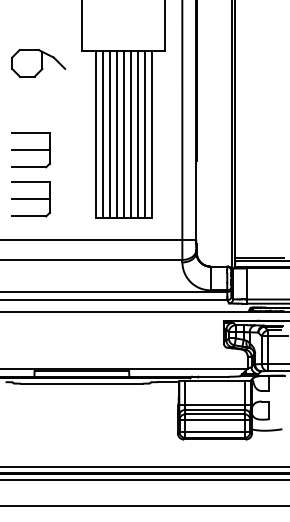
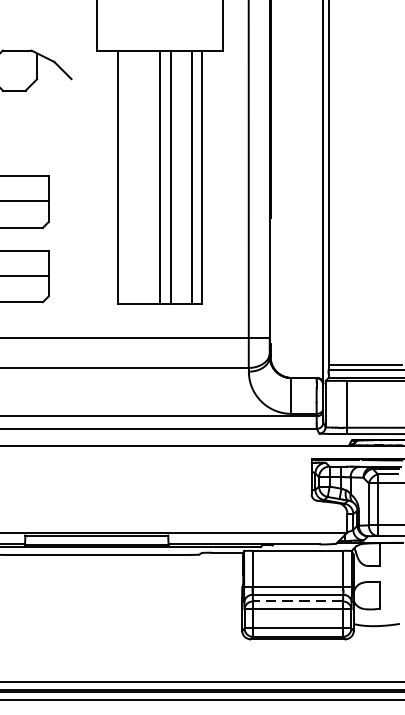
line: (102, 133) -> (128, 176), removed
line: (109, 133) -> (138, 176), removed
line: (116, 133) -> (149, 176), removed
line: (137, 133) -> (180, 176), removed
line: (214, 414) -> (297, 601), solid -> dashed

